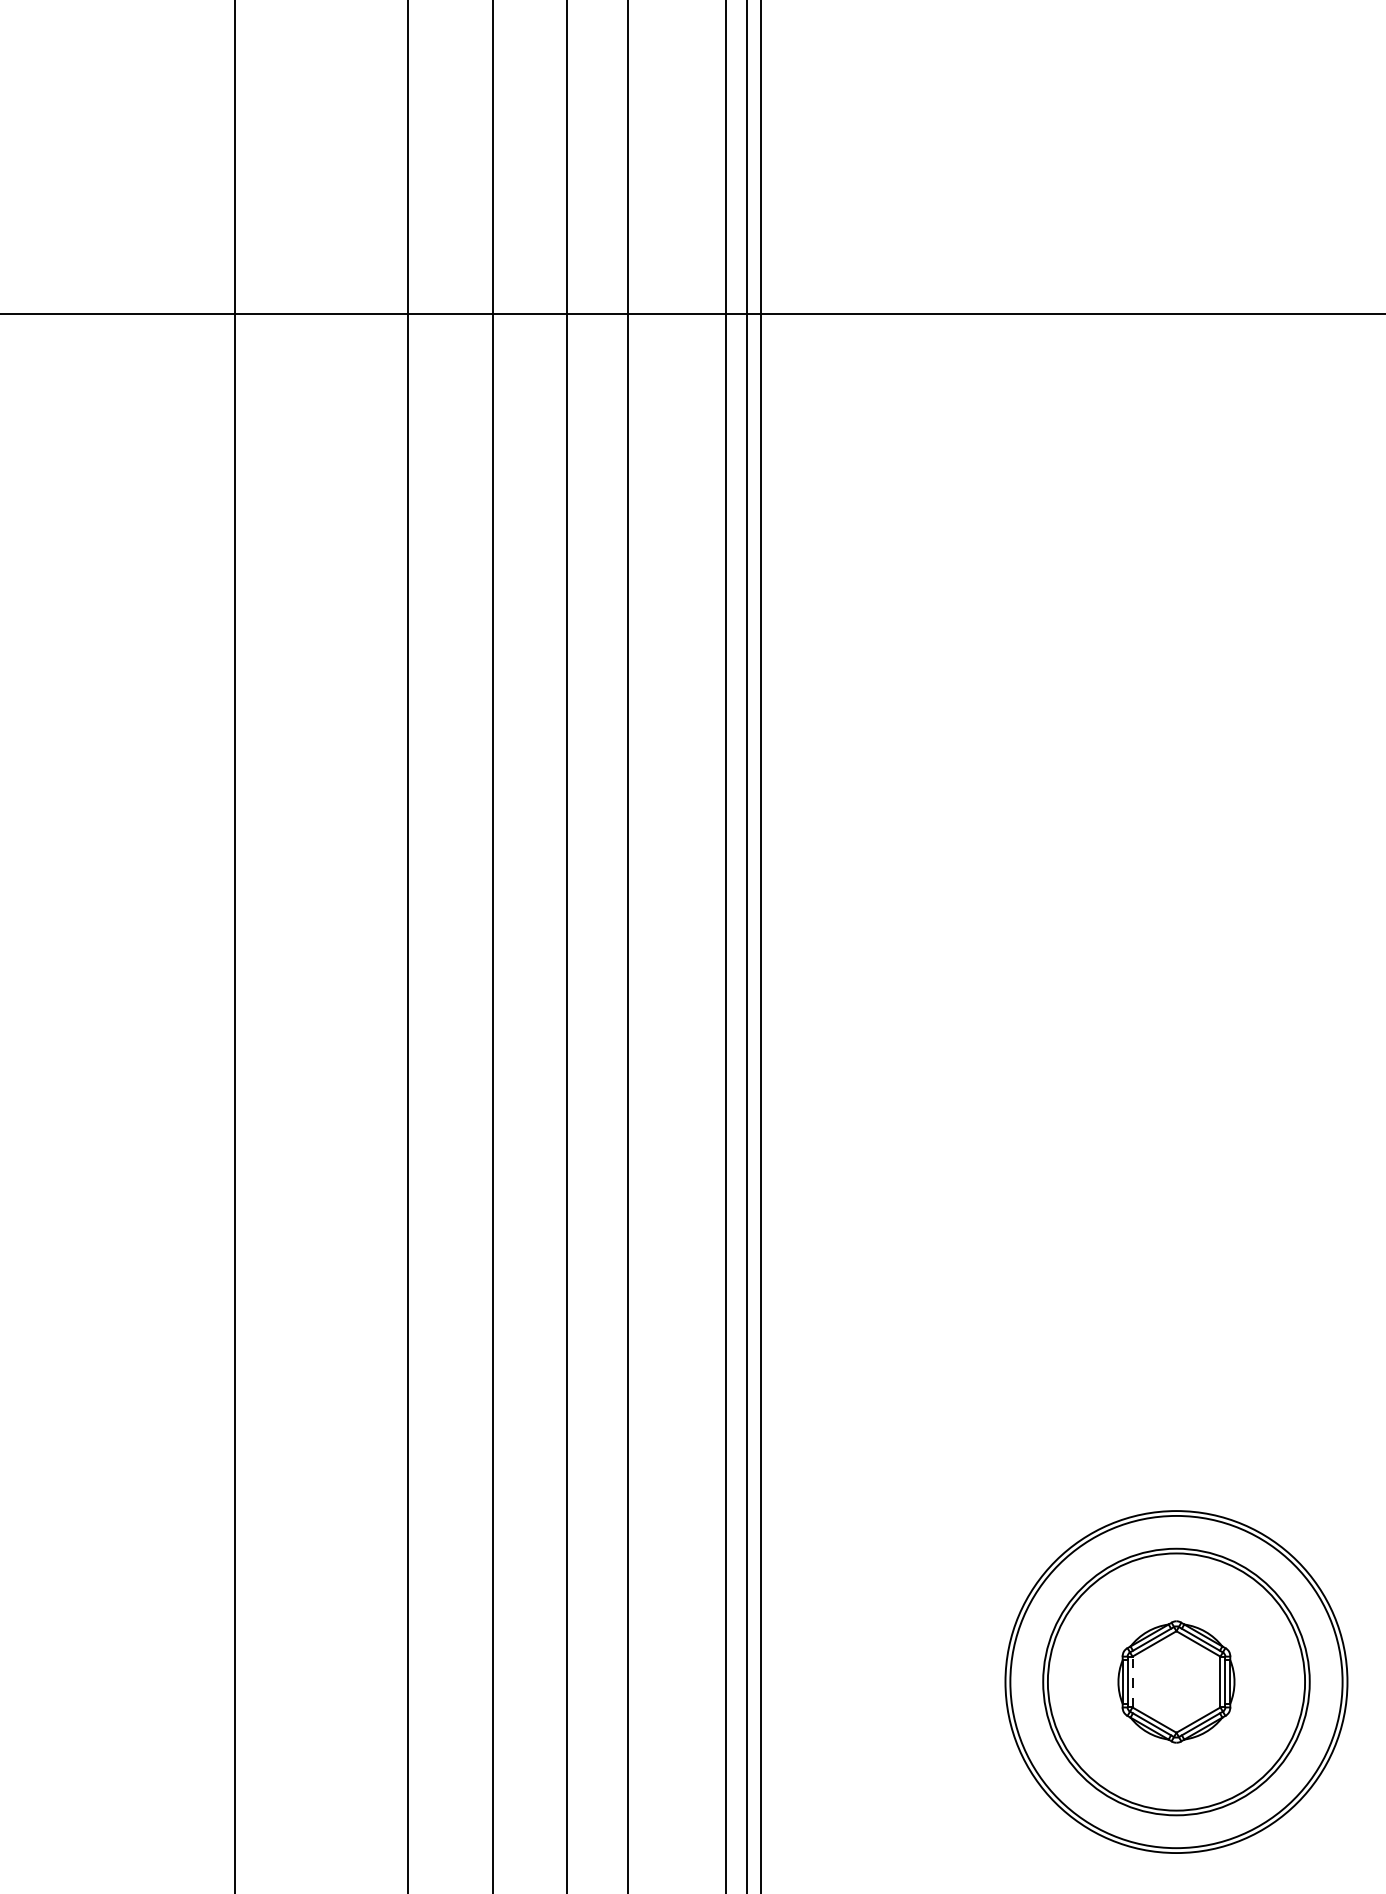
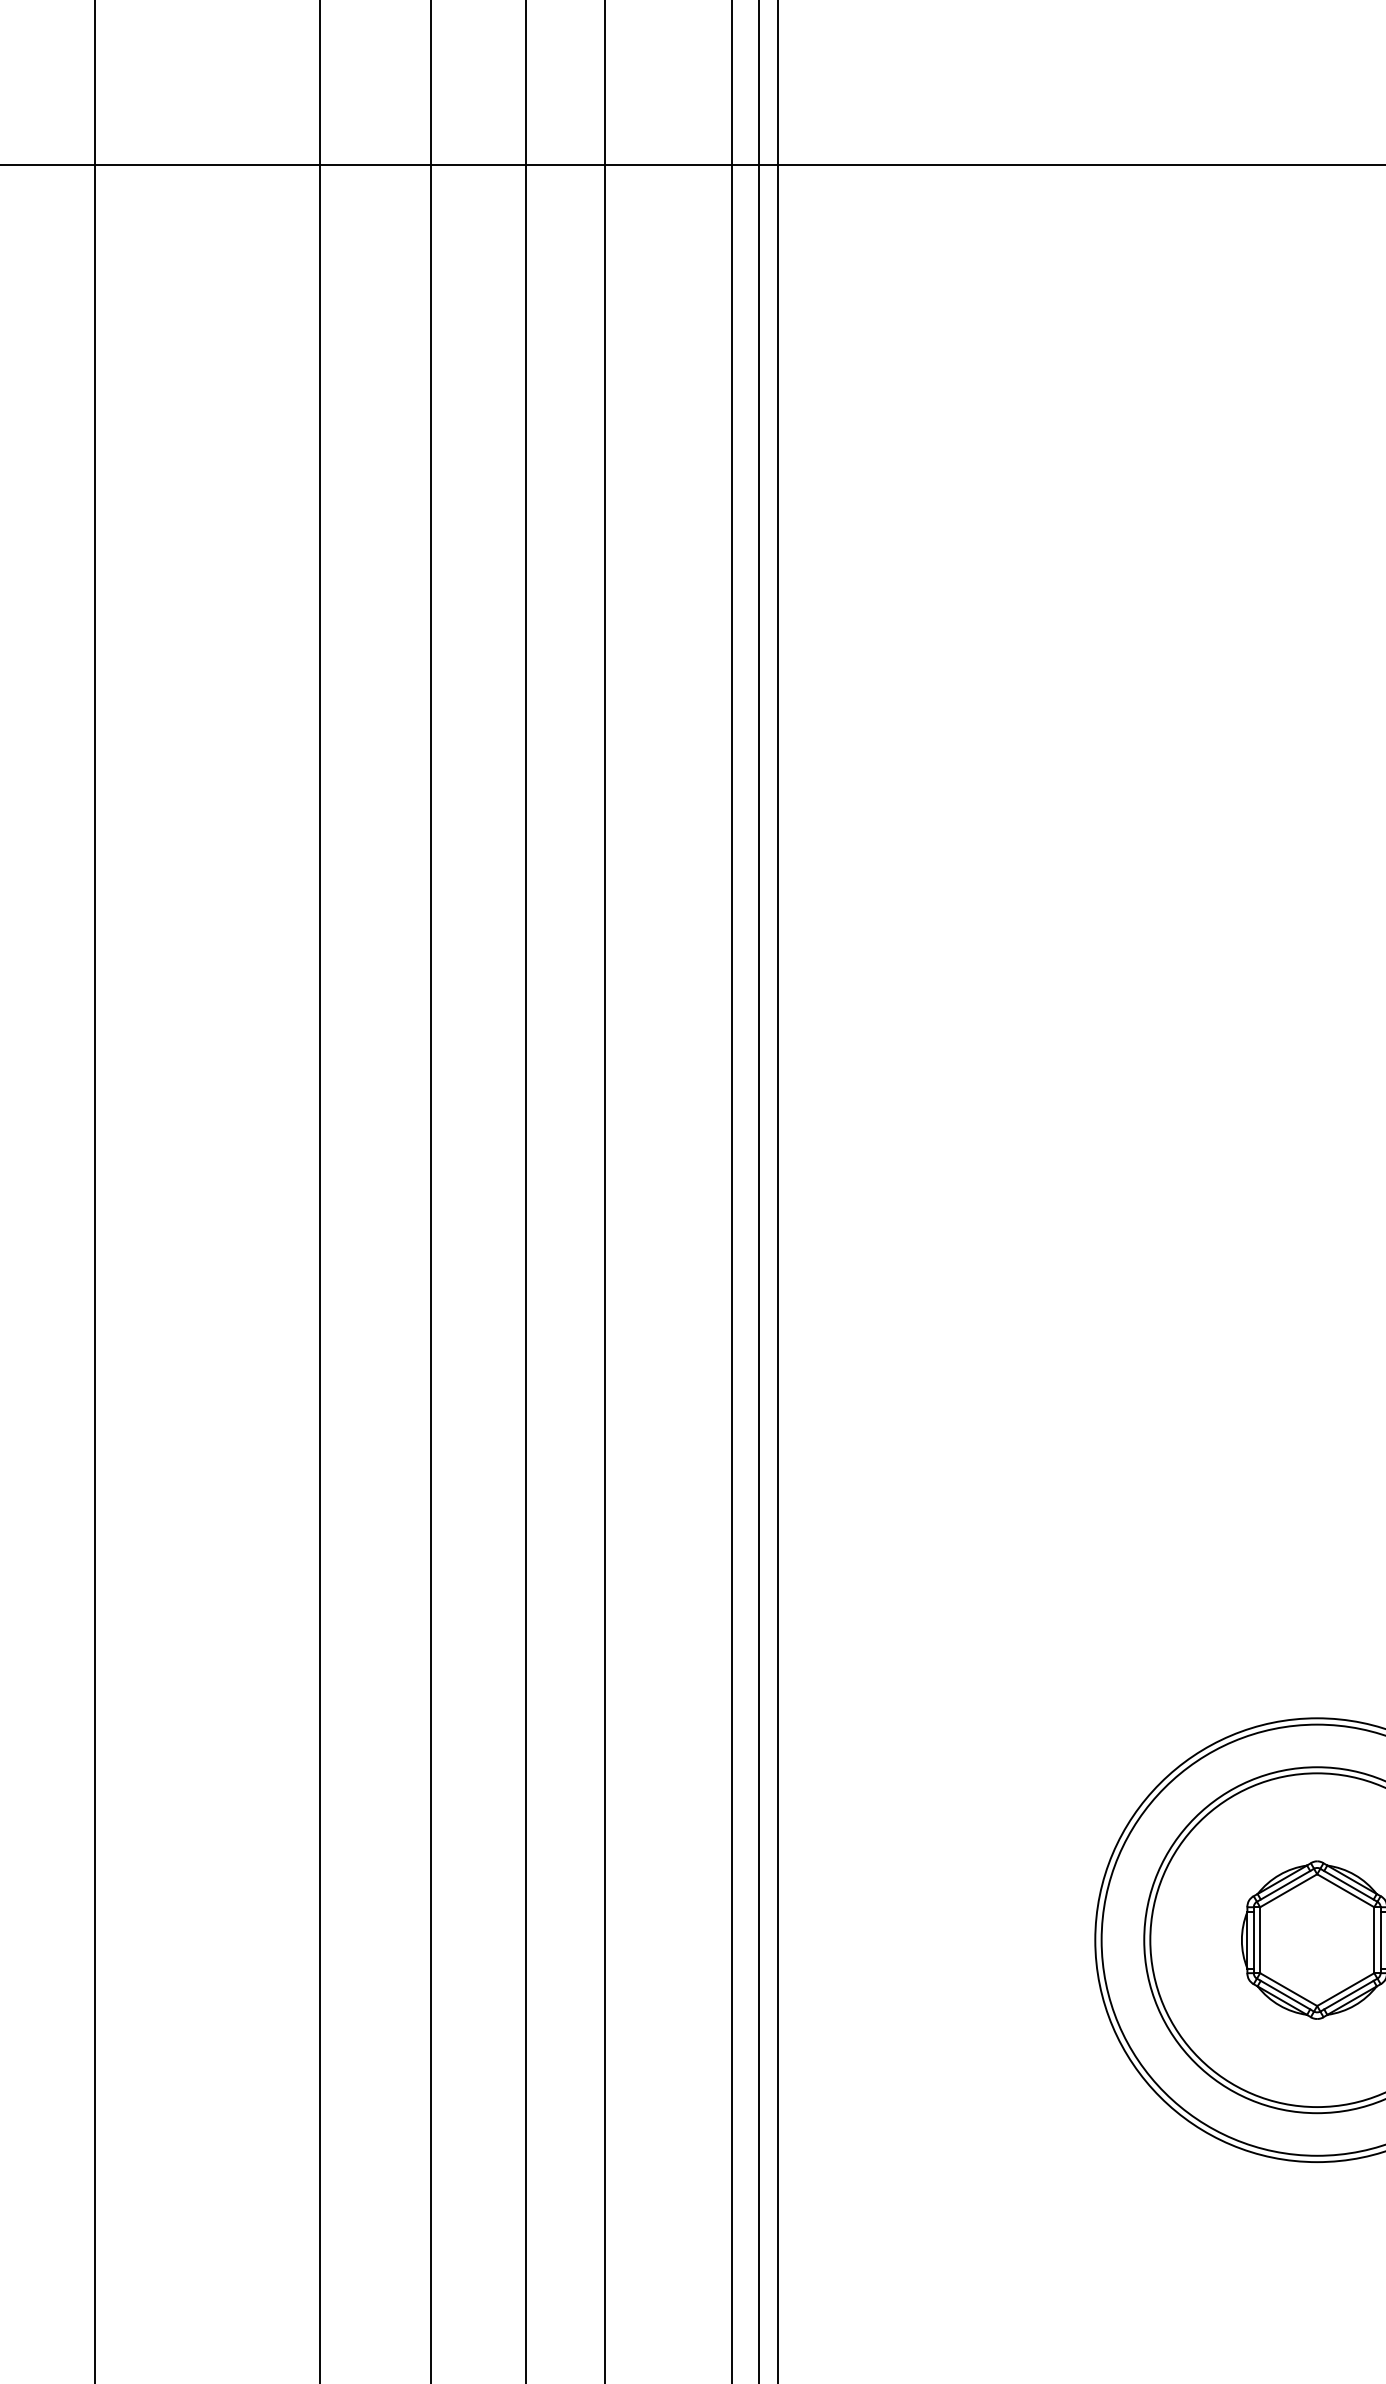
line: (1132, 1681) -> (1260, 1939), dashed -> solid

